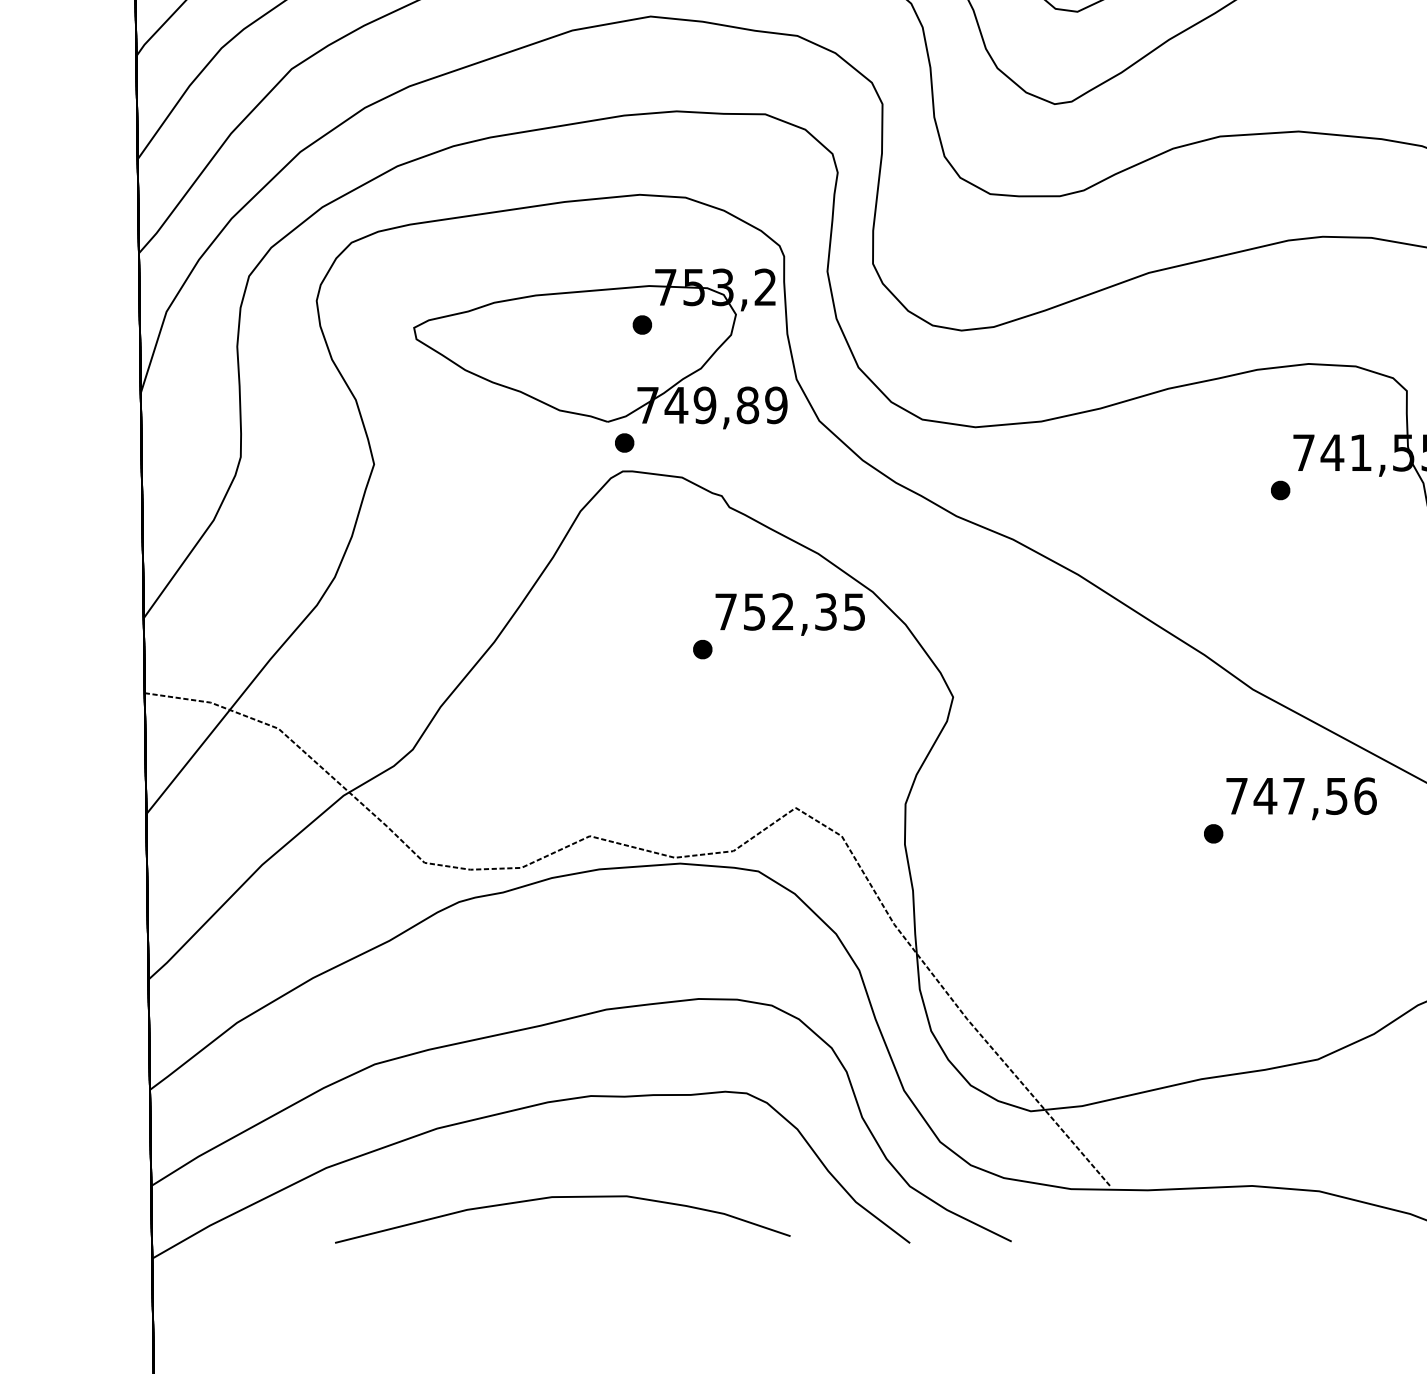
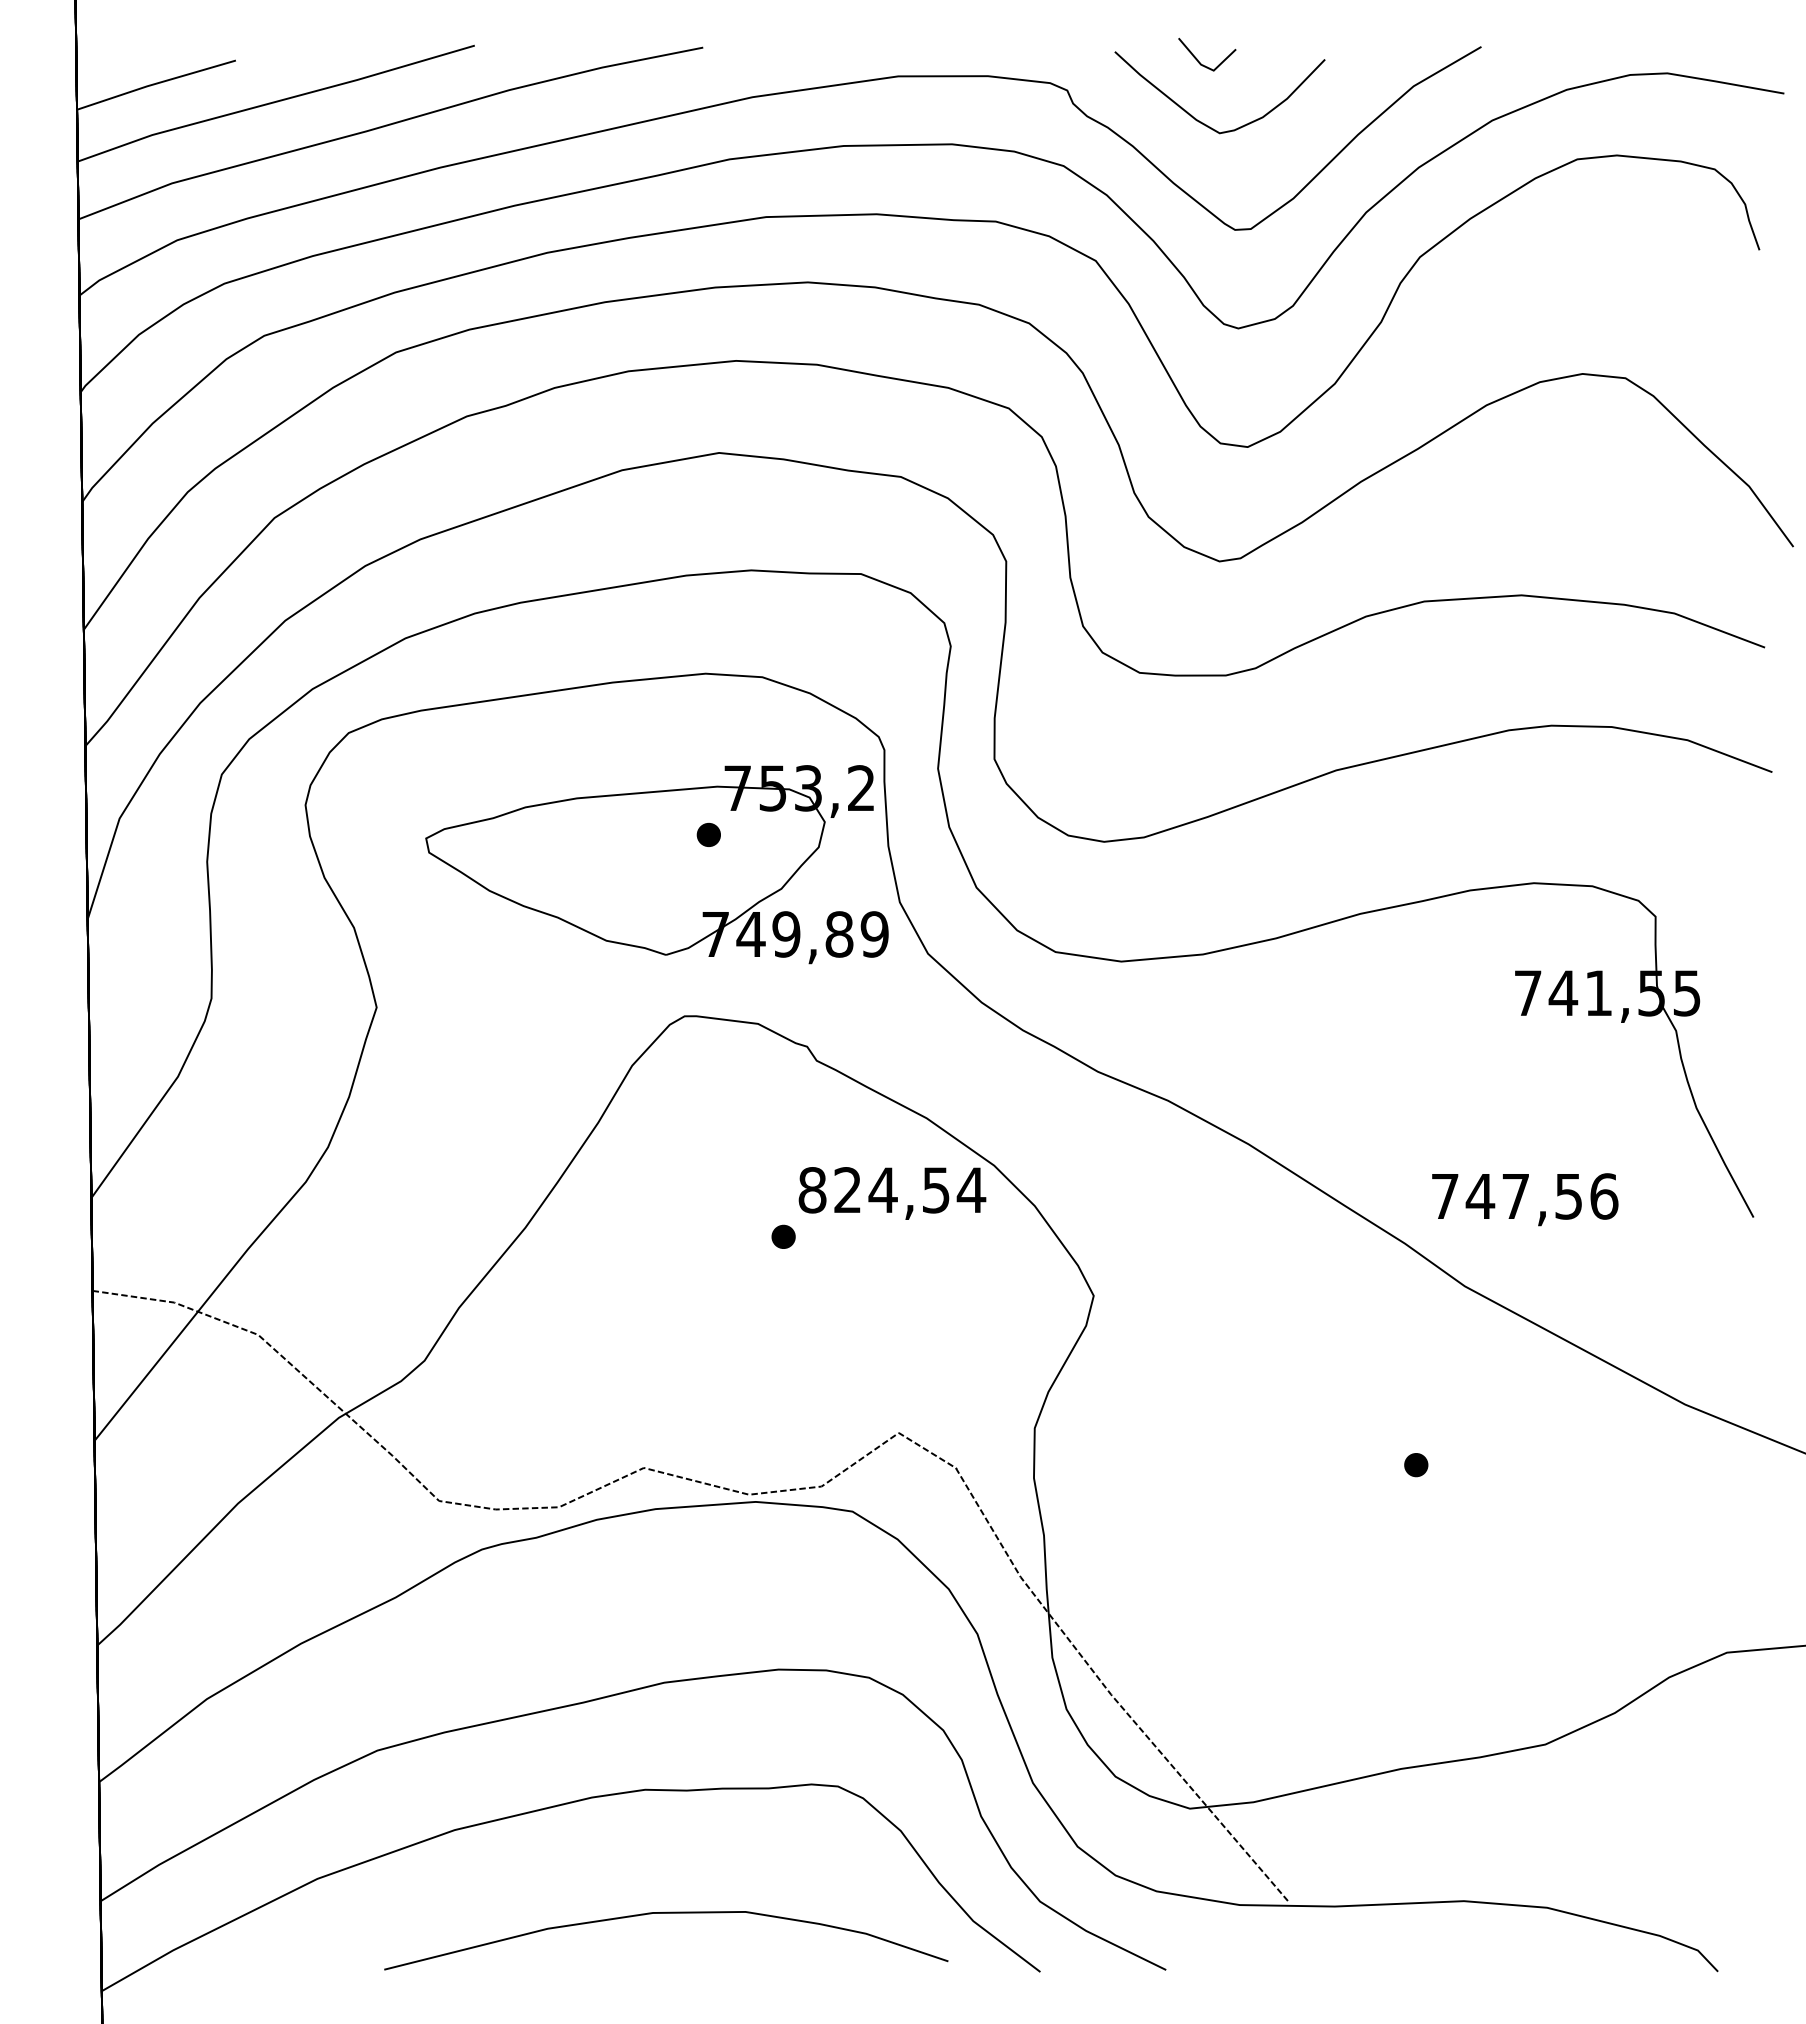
part: (624, 443) -> (686, 981), removed
part: (1280, 490) -> (1499, 1039), removed
text: (790, 612) -> (892, 1190), 752,35 -> 824,54
text: (1301, 798) -> (1525, 1199), moved
part: (562, 1197) -> (666, 1913), moved

